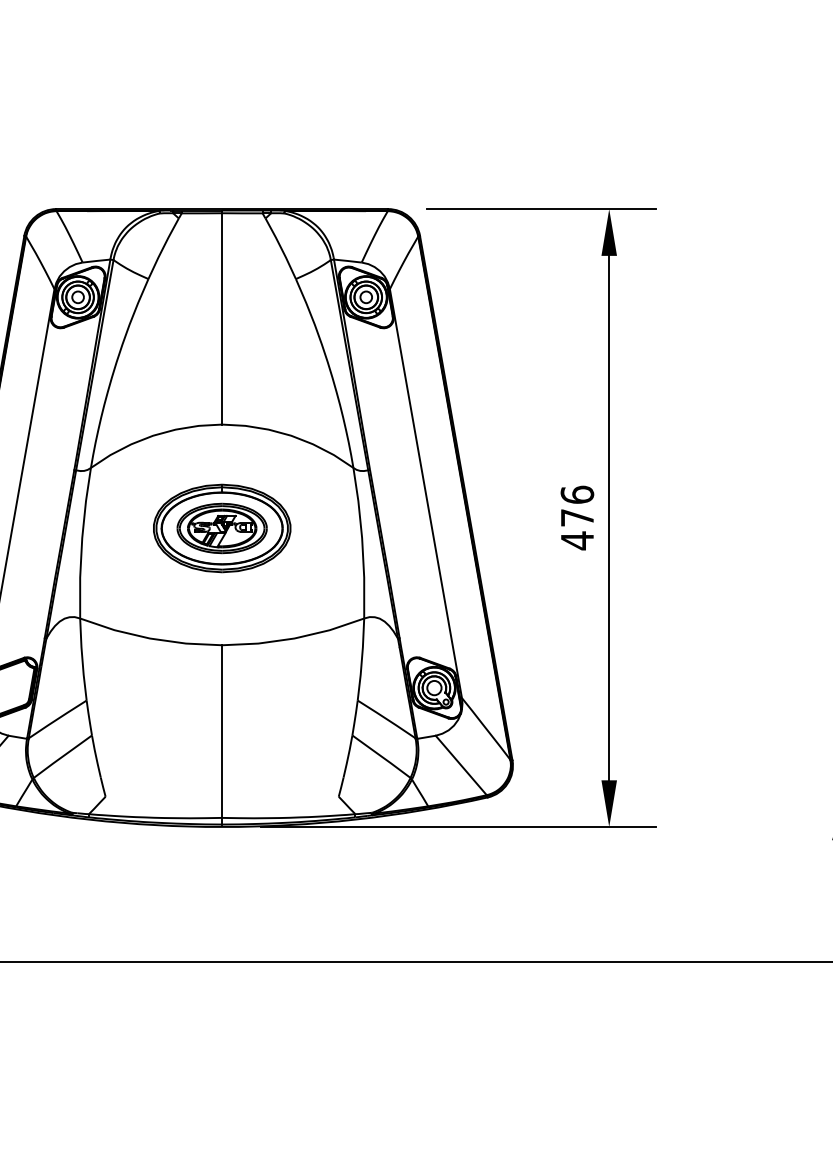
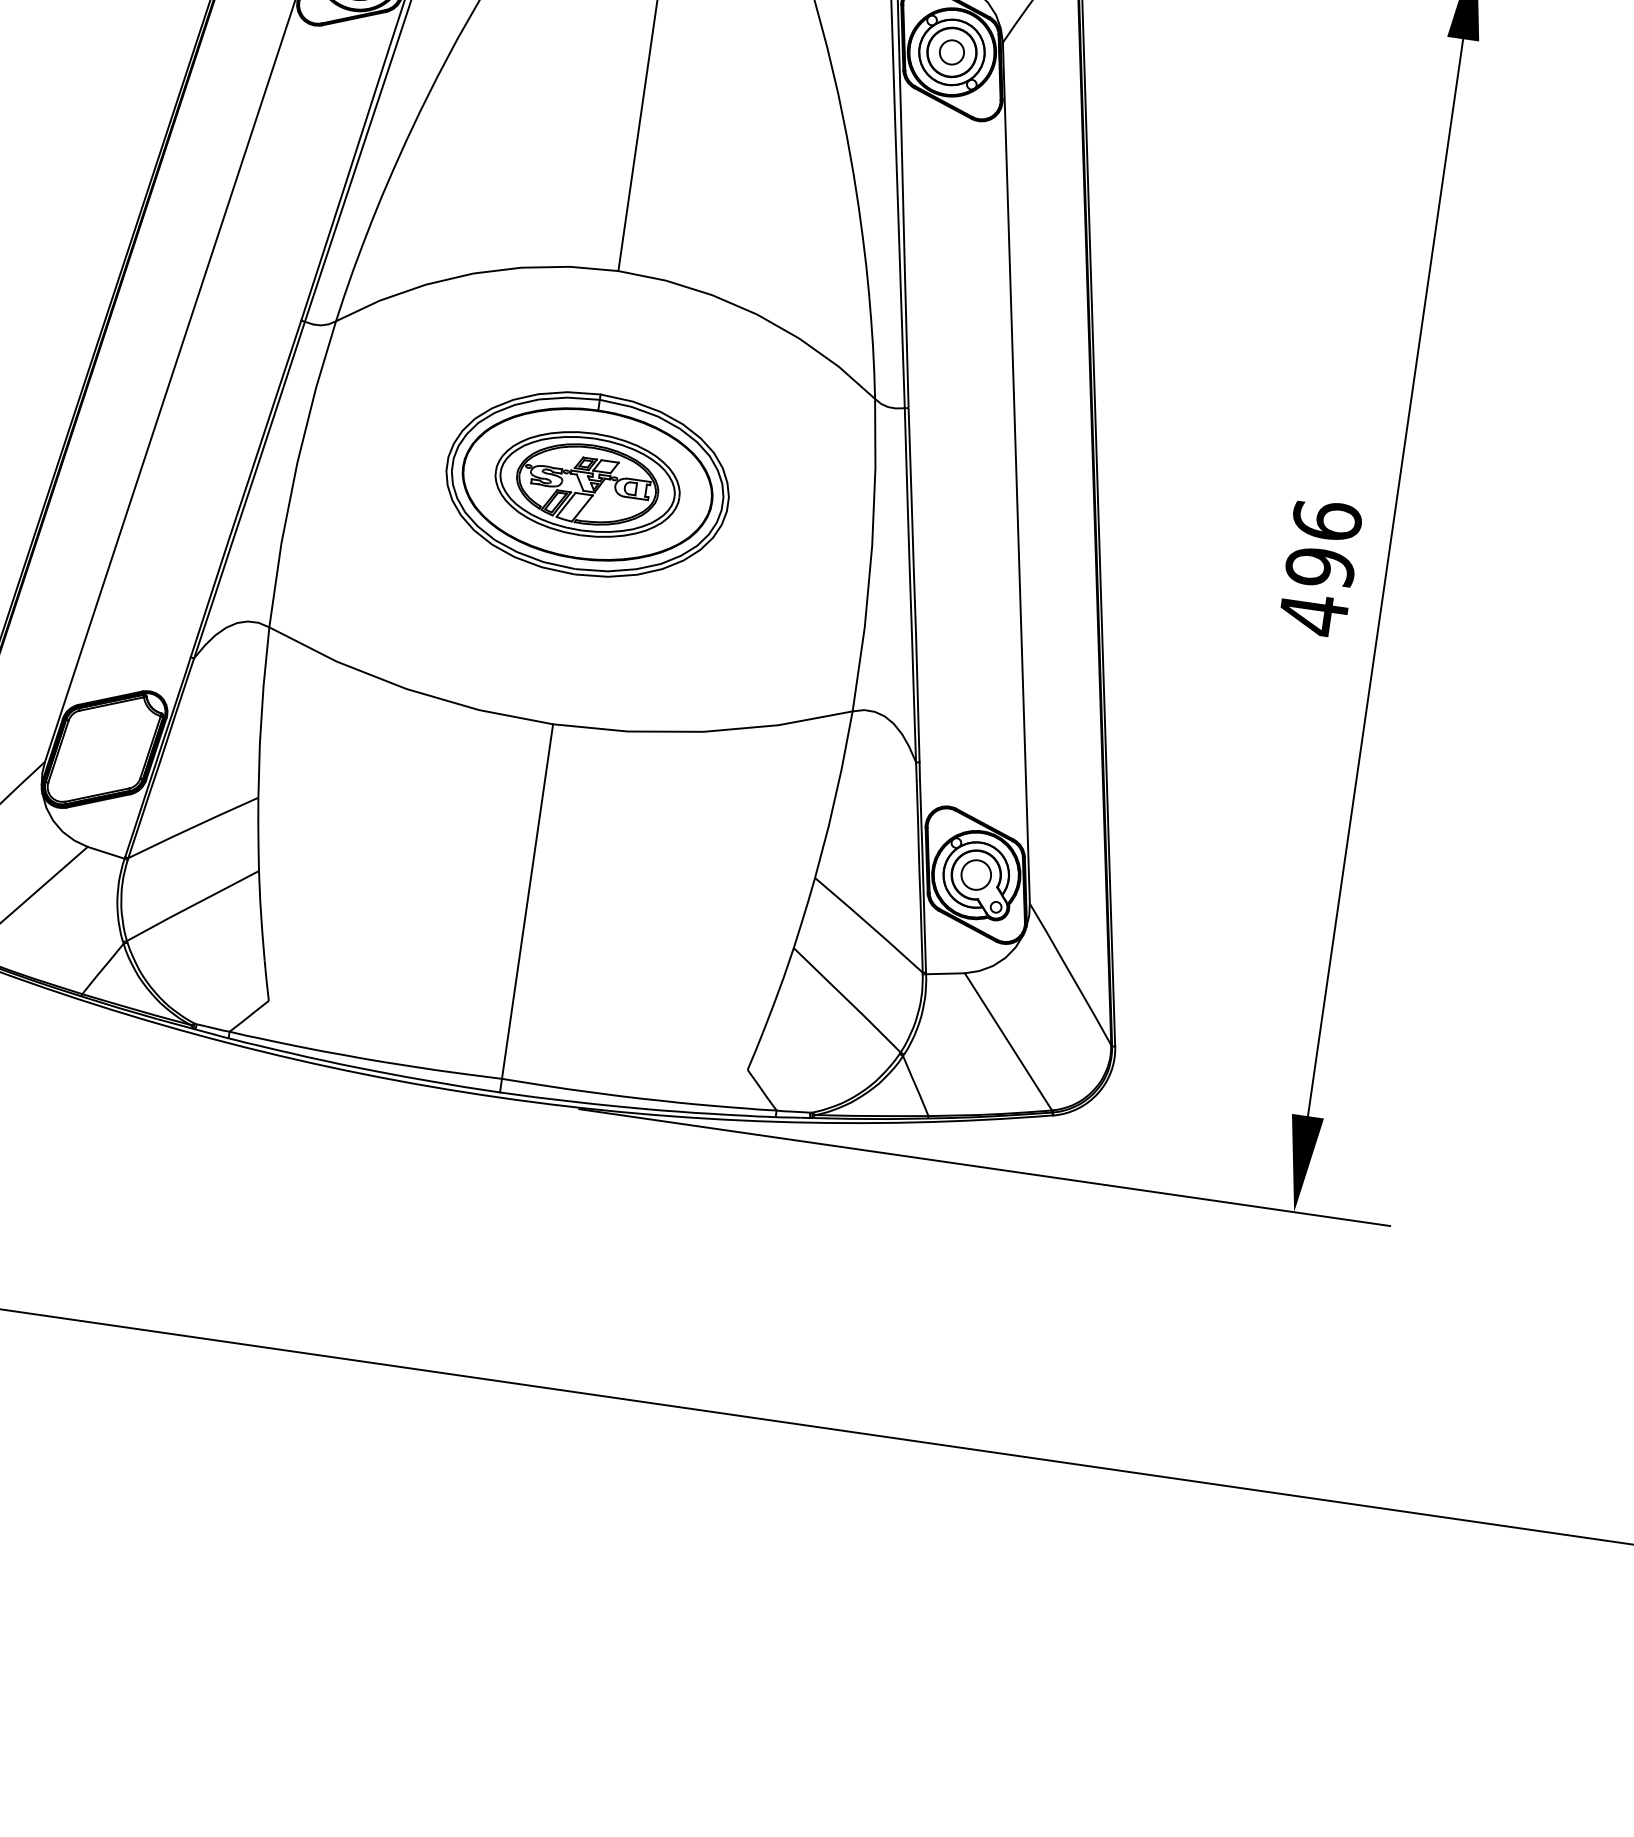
text: (577, 517) -> (1320, 567), 476 -> 496

